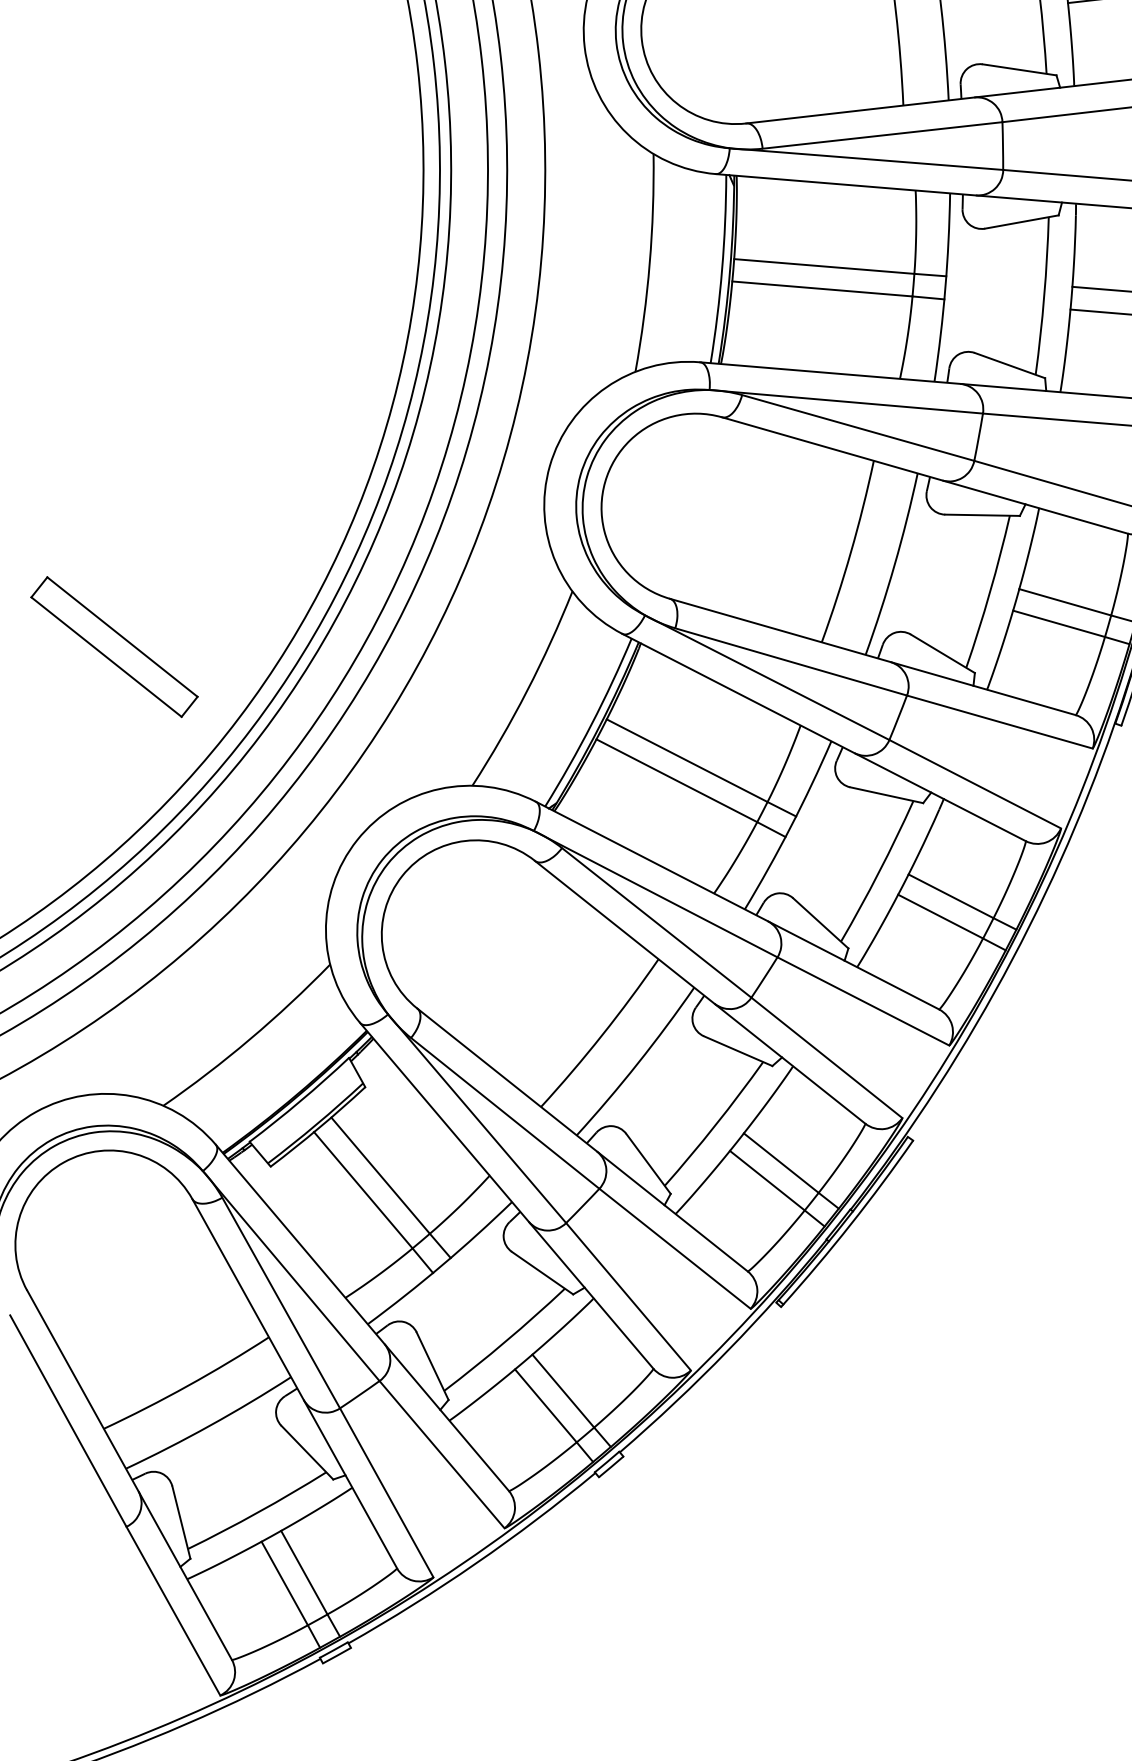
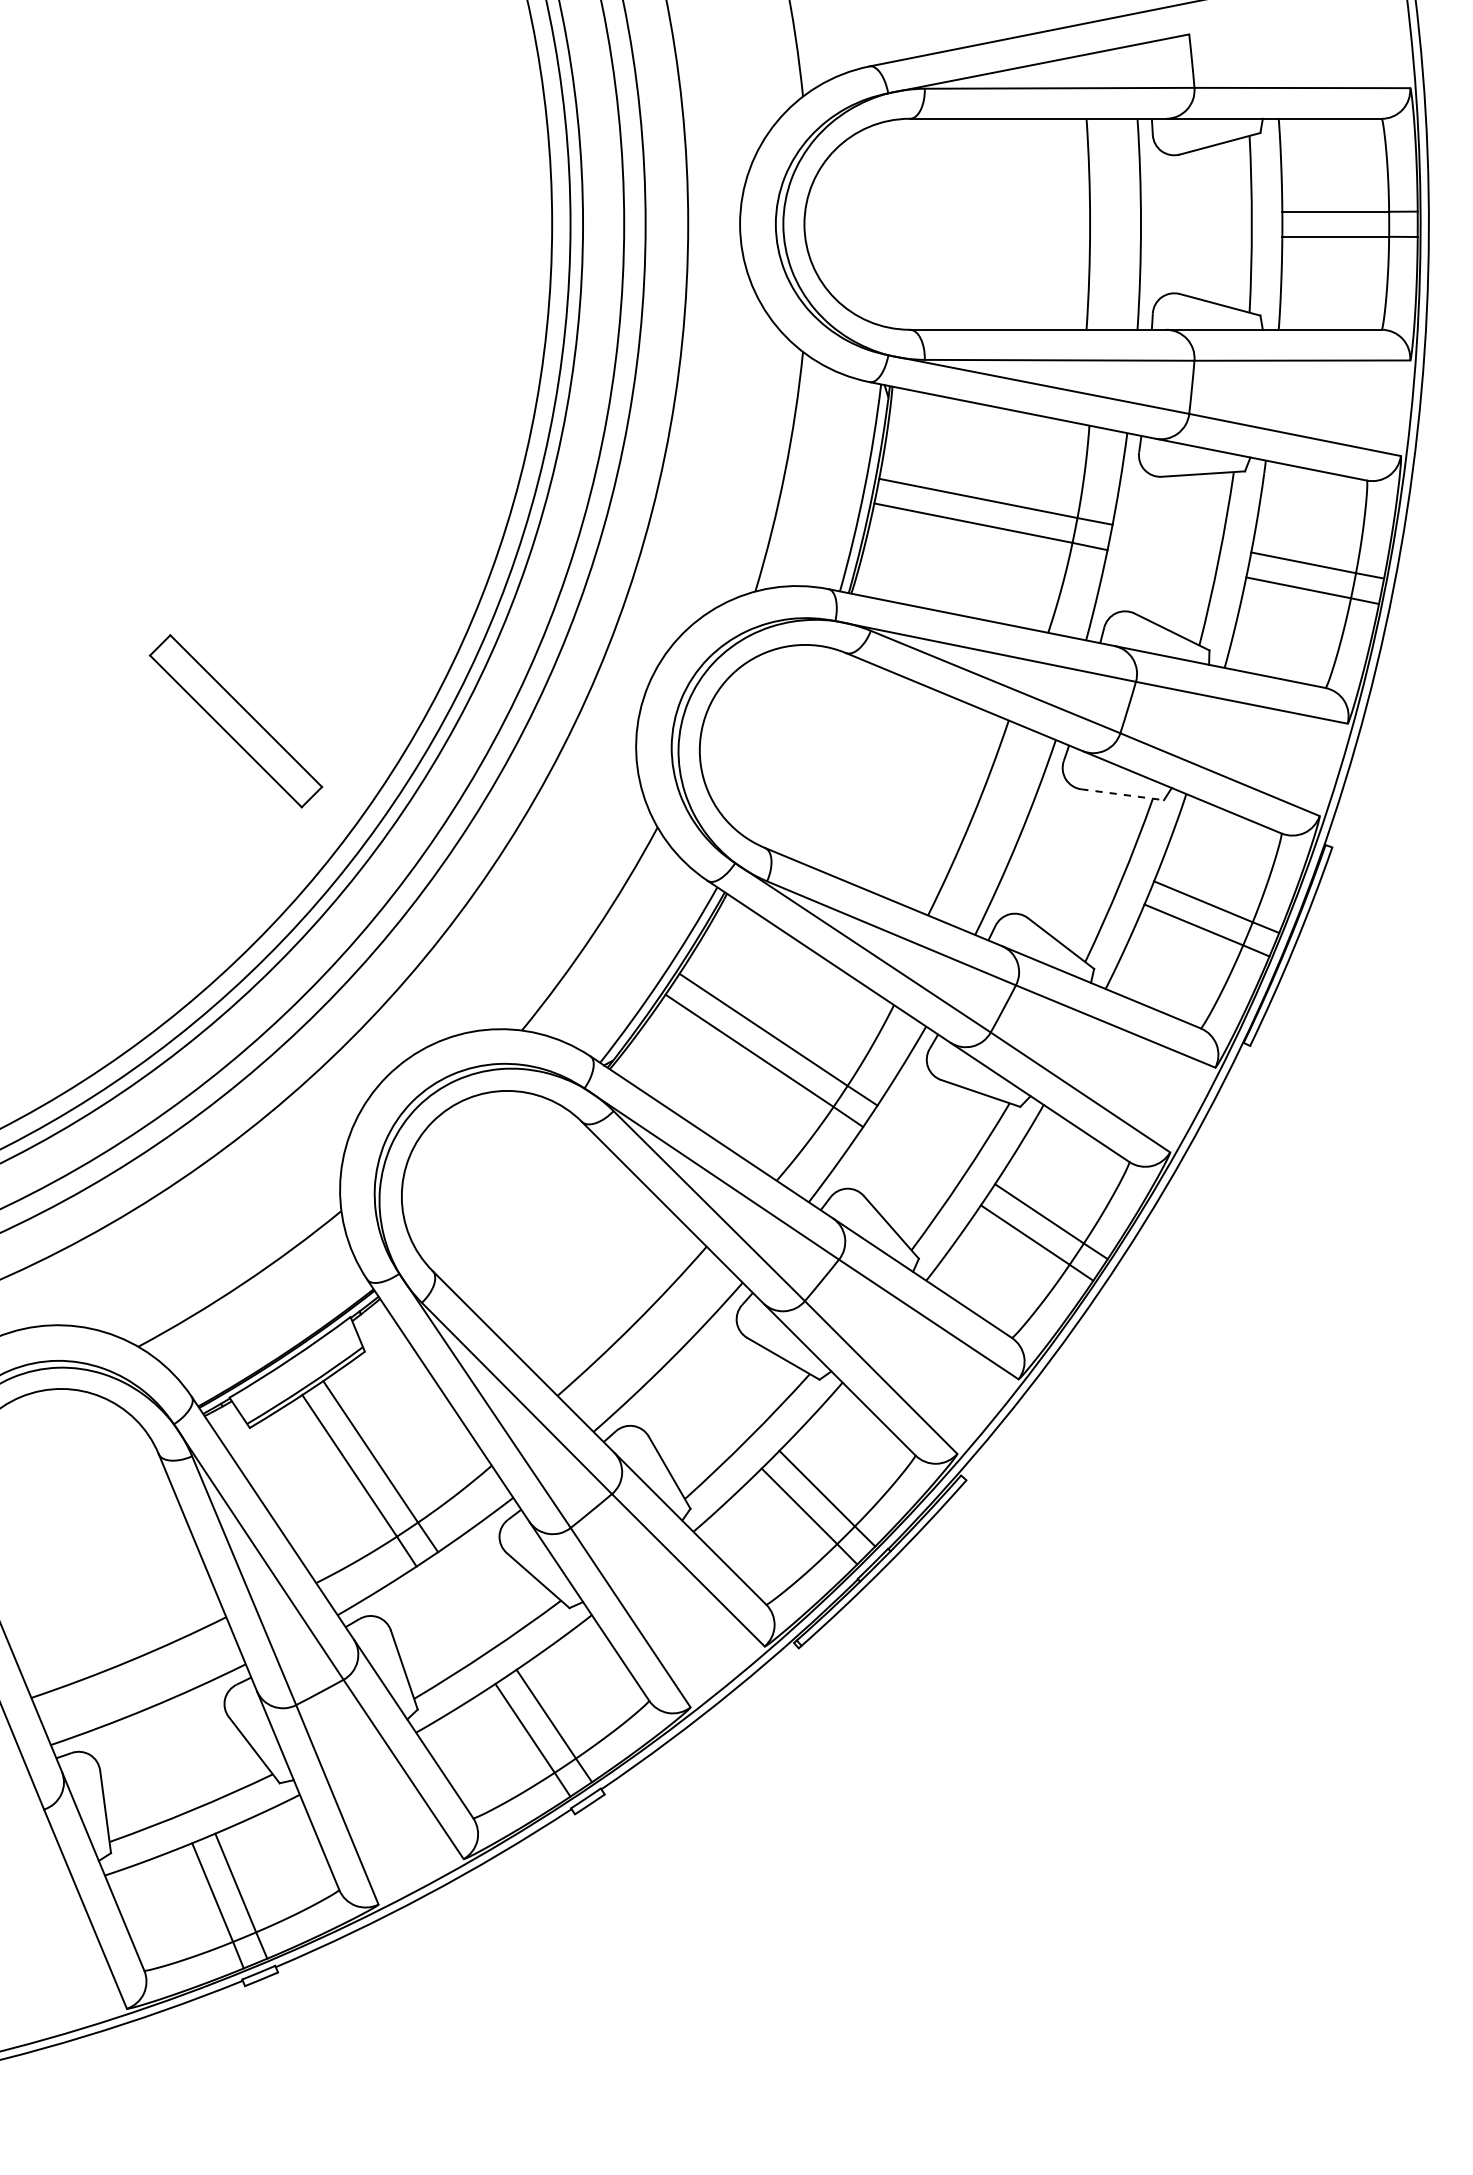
line: (982, 515) -> (1122, 794), solid -> dashed
part: (114, 647) -> (236, 721), moved

